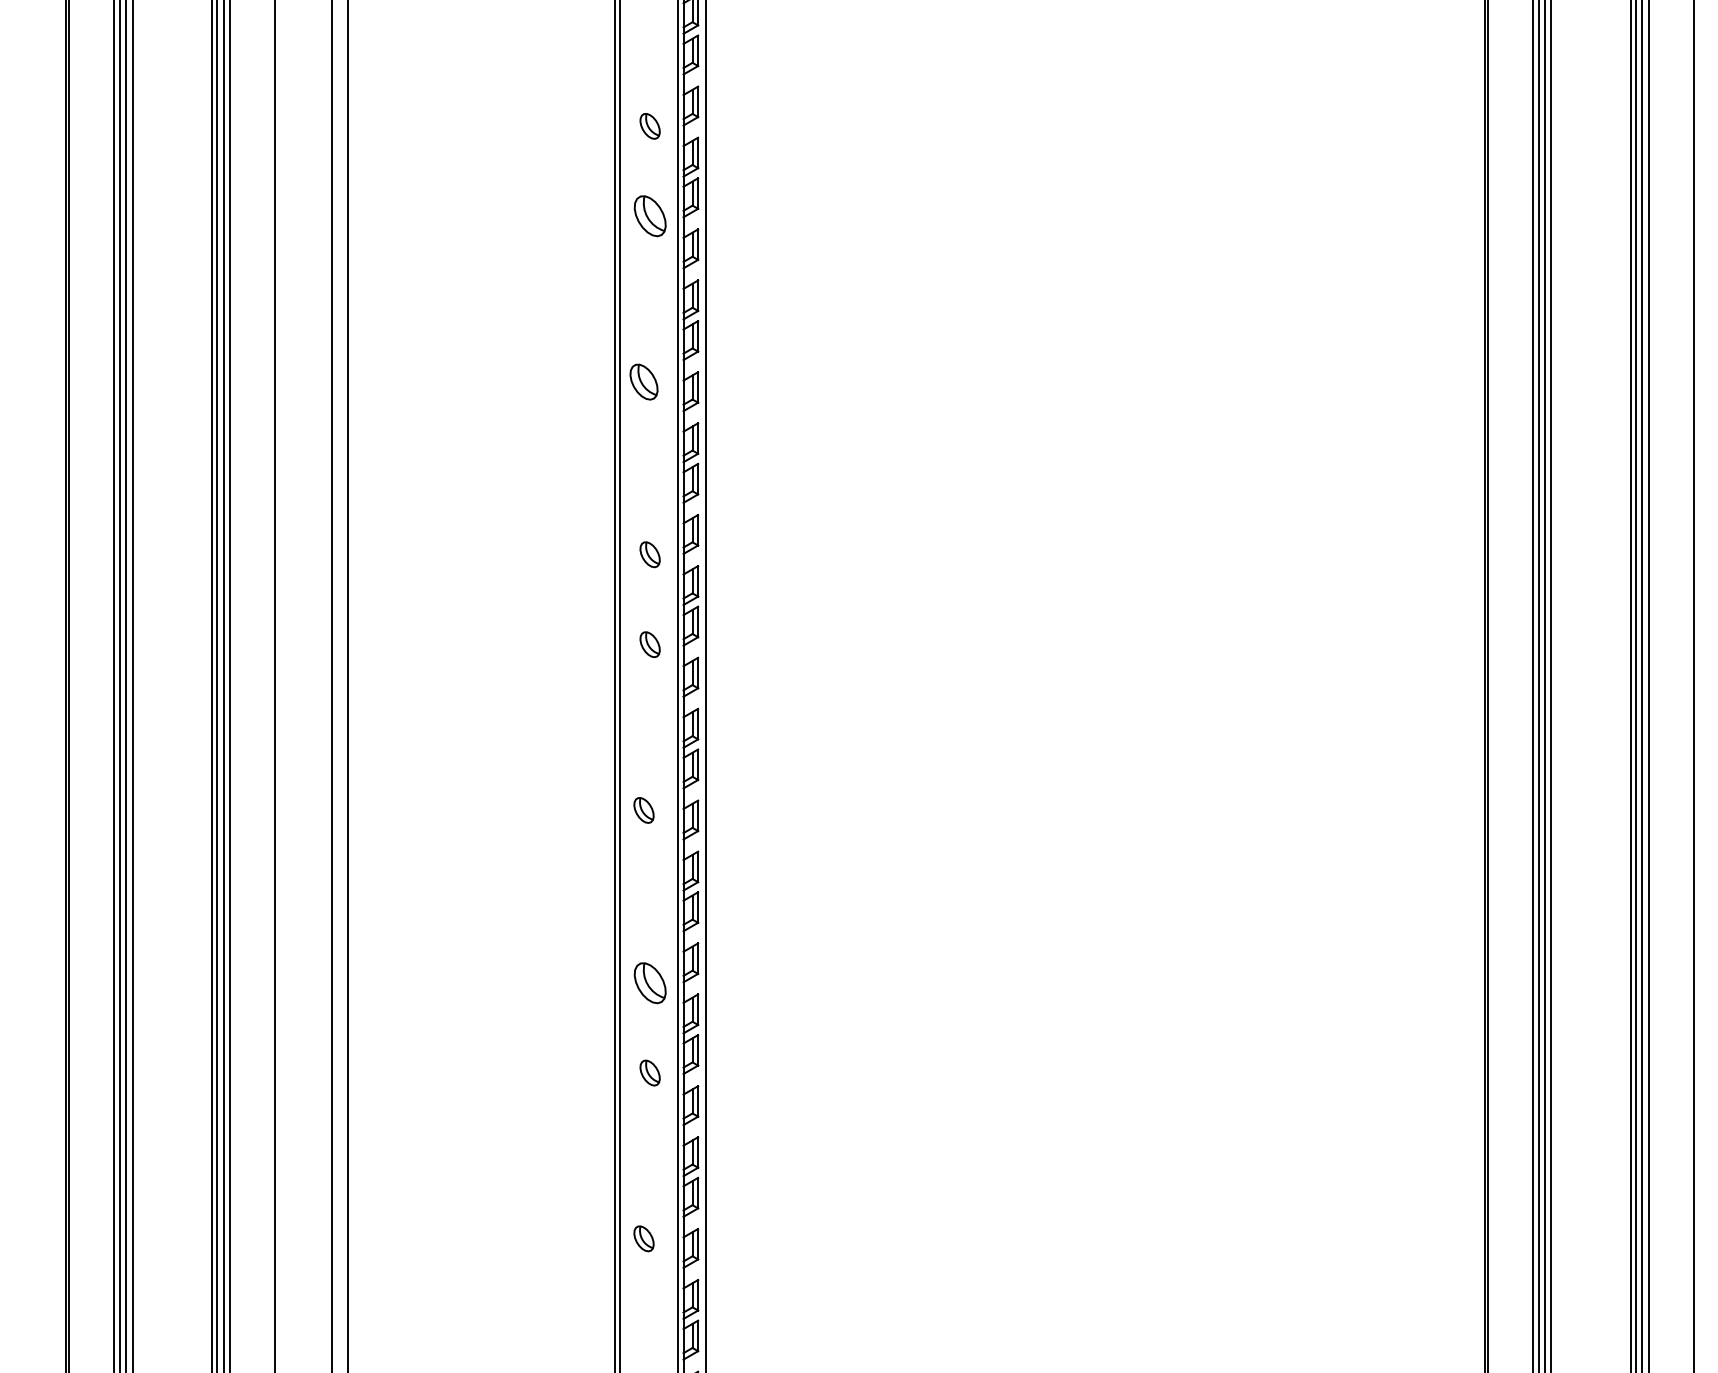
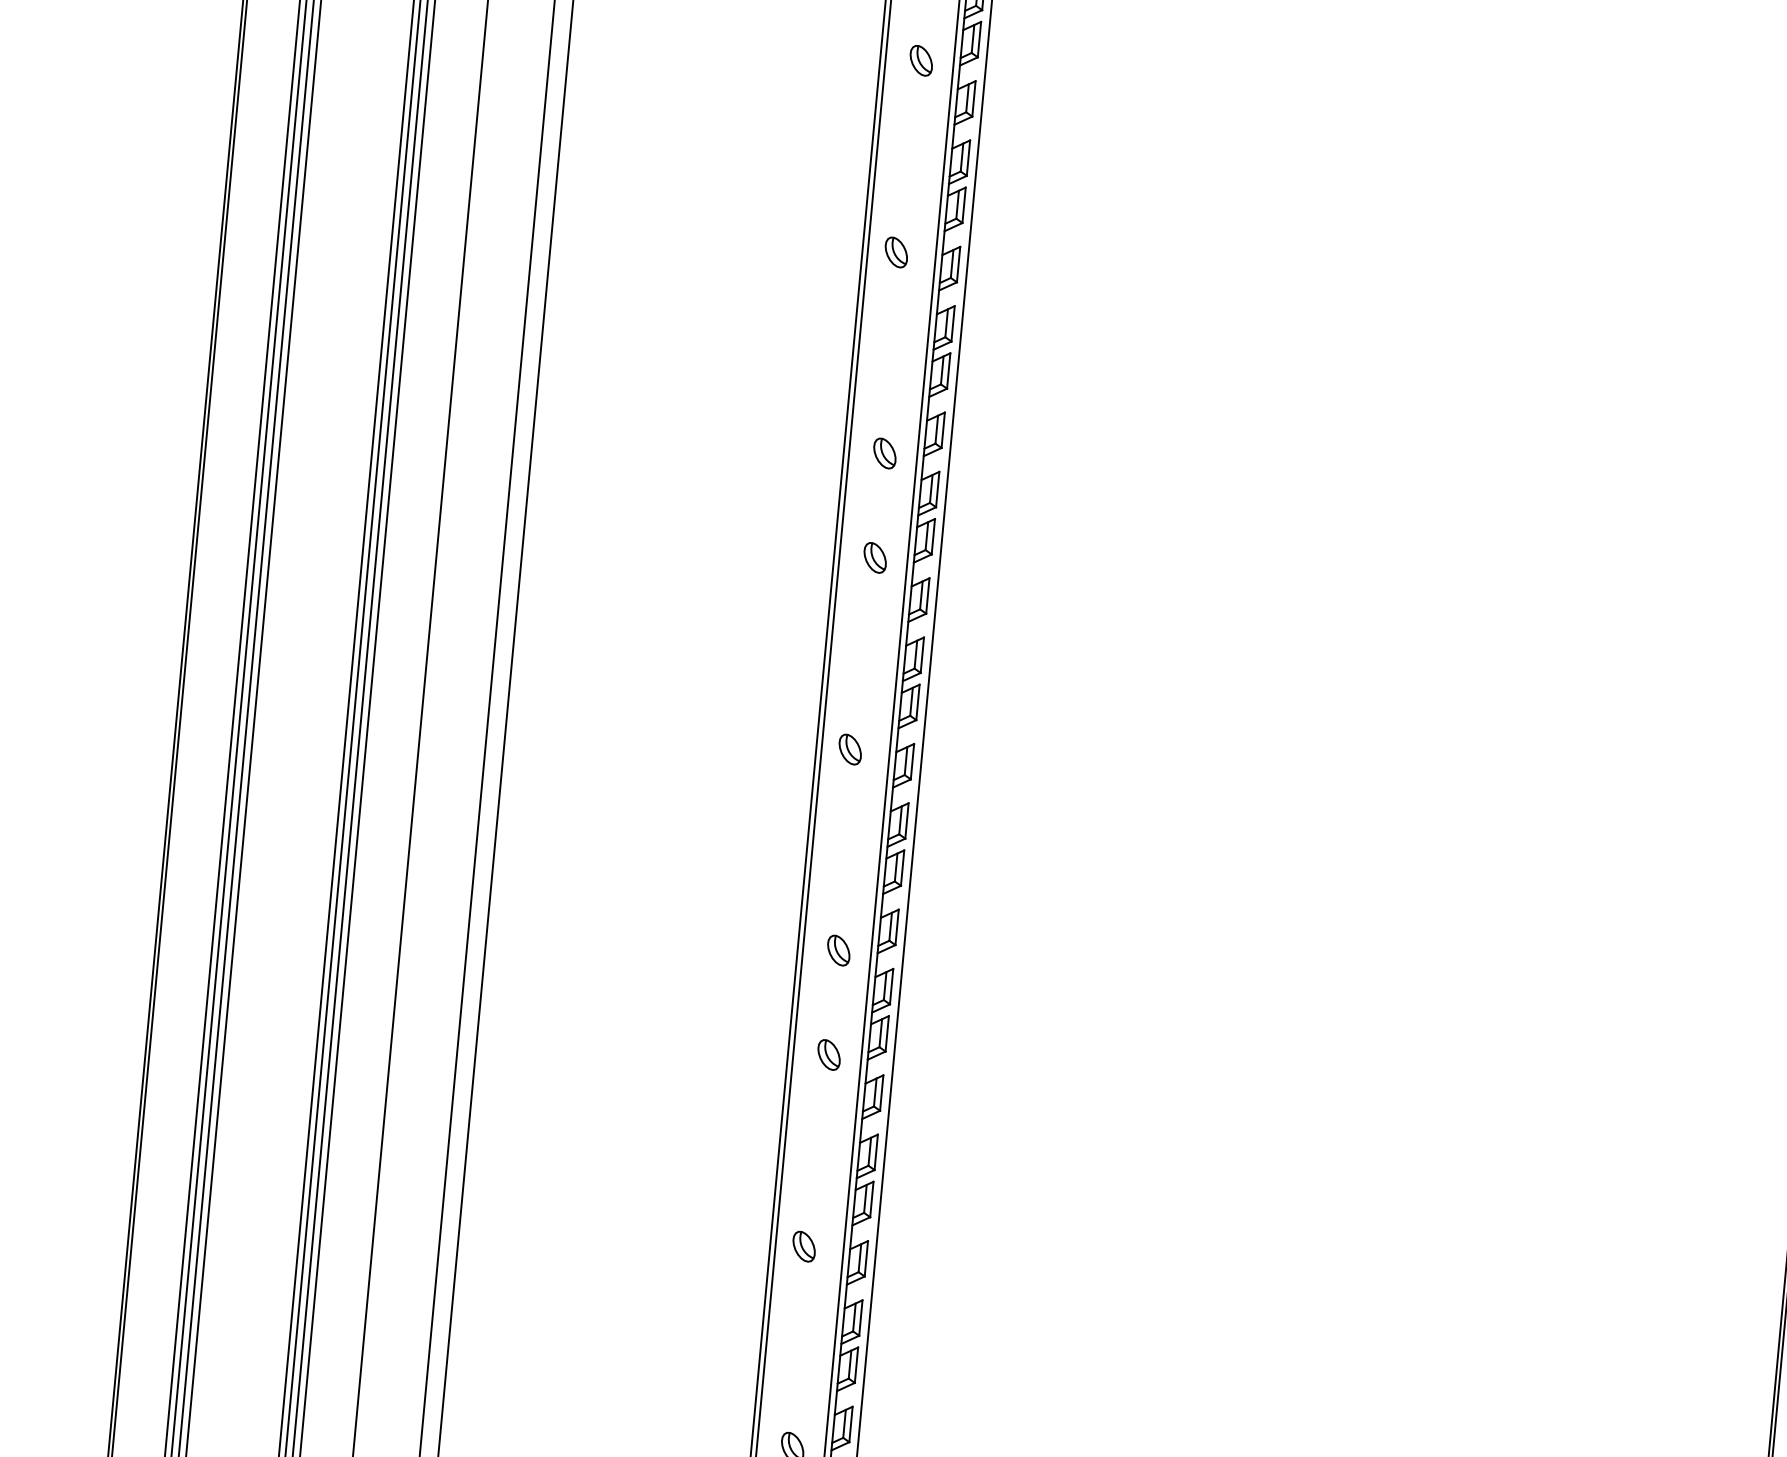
part: (649, 216) -> (920, 60), size x0.62
part: (643, 381) -> (895, 251), size x0.71
part: (649, 982) -> (838, 949), size x0.62

